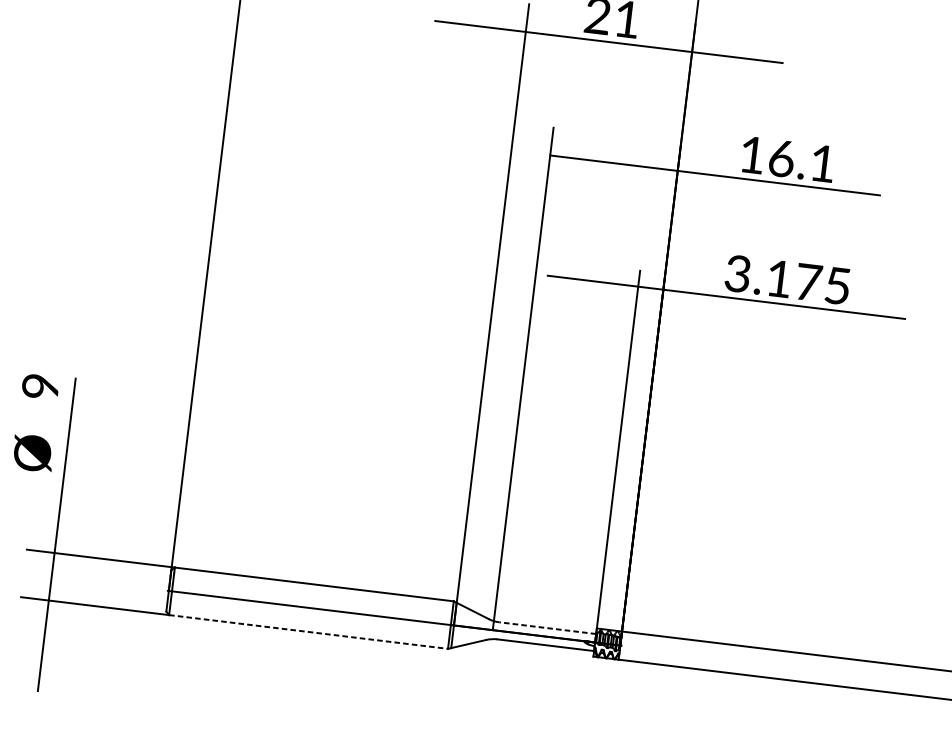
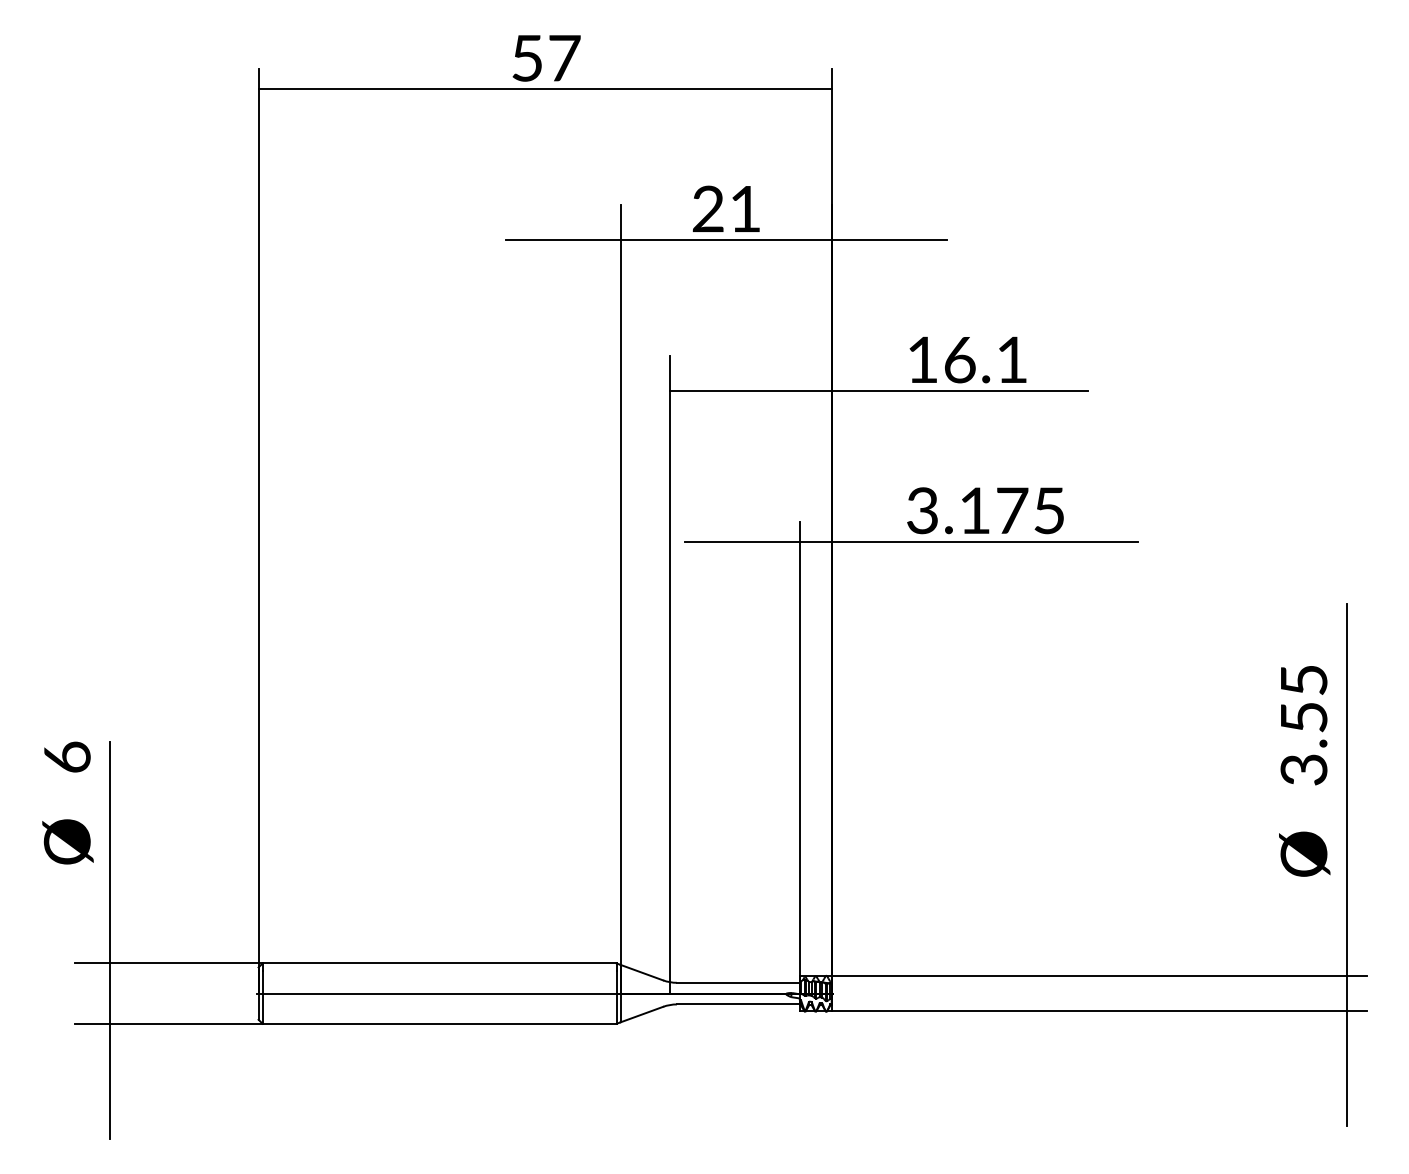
text: (40, 385) -> (66, 756), 9 -> 6
line: (547, 627) -> (737, 982), dashed -> solid
line: (309, 631) -> (440, 1023), dashed -> solid

